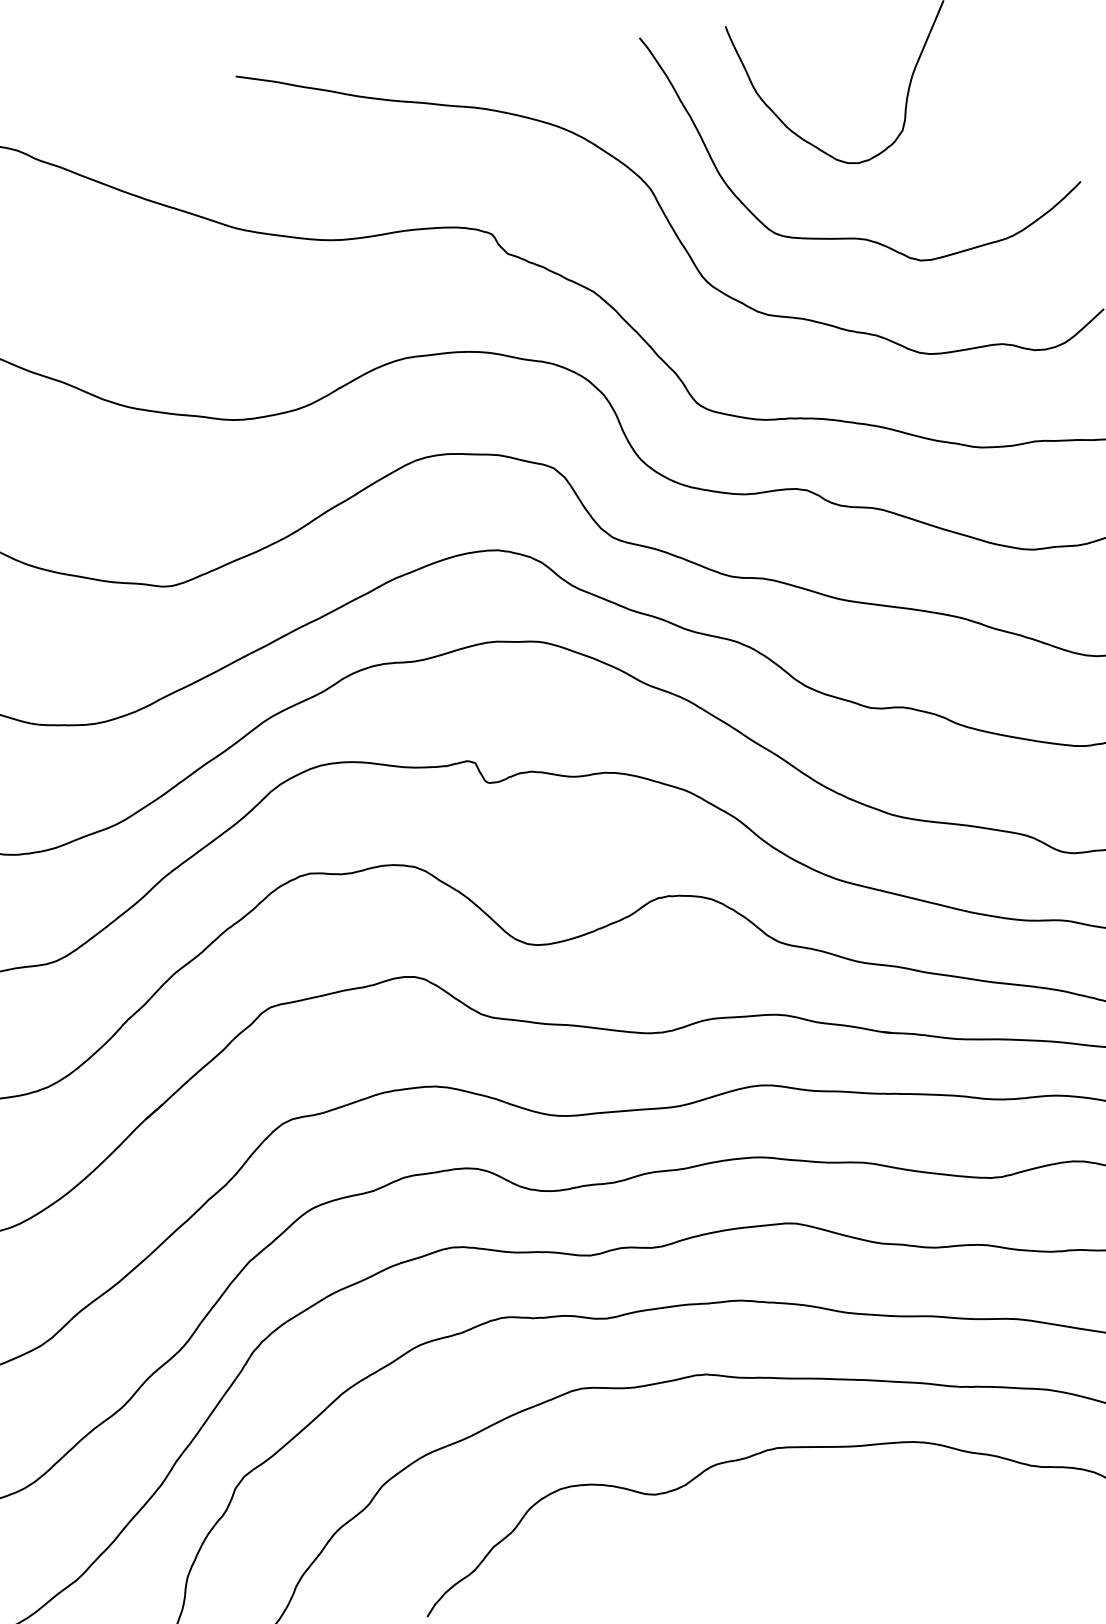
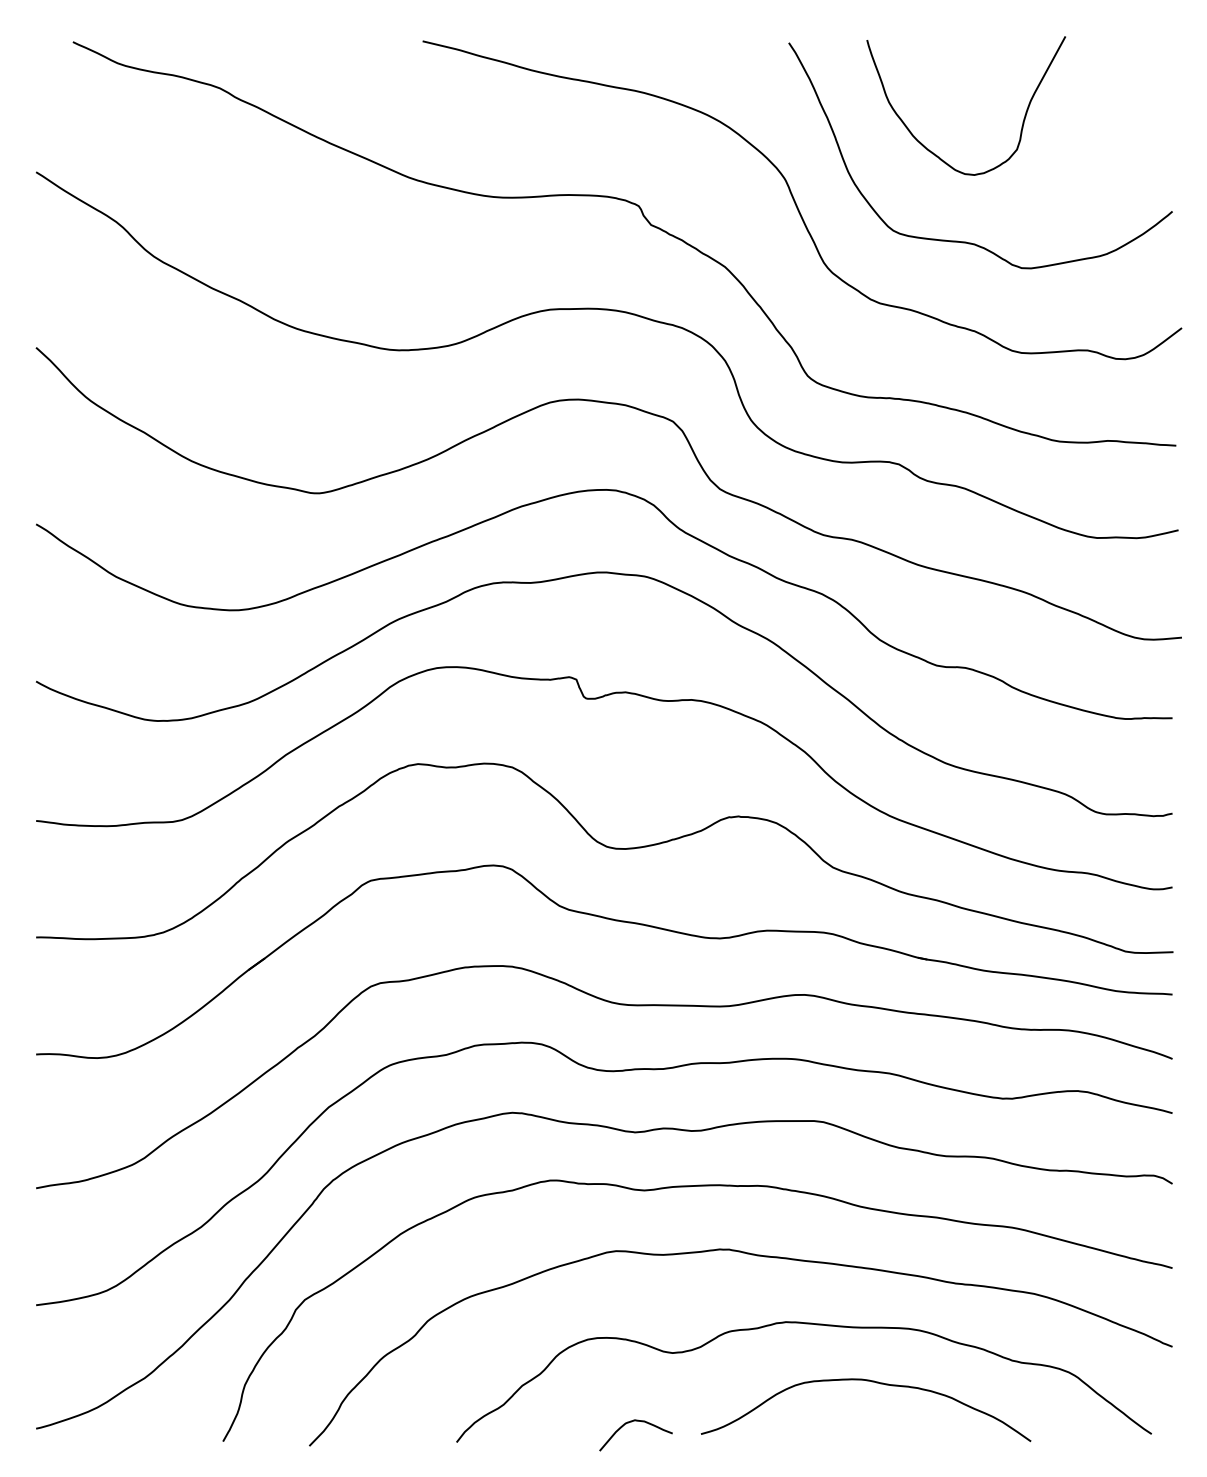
curve: (878, 1505) -> (872, 1382), added
curve: (617, 1575) -> (631, 1422), added

